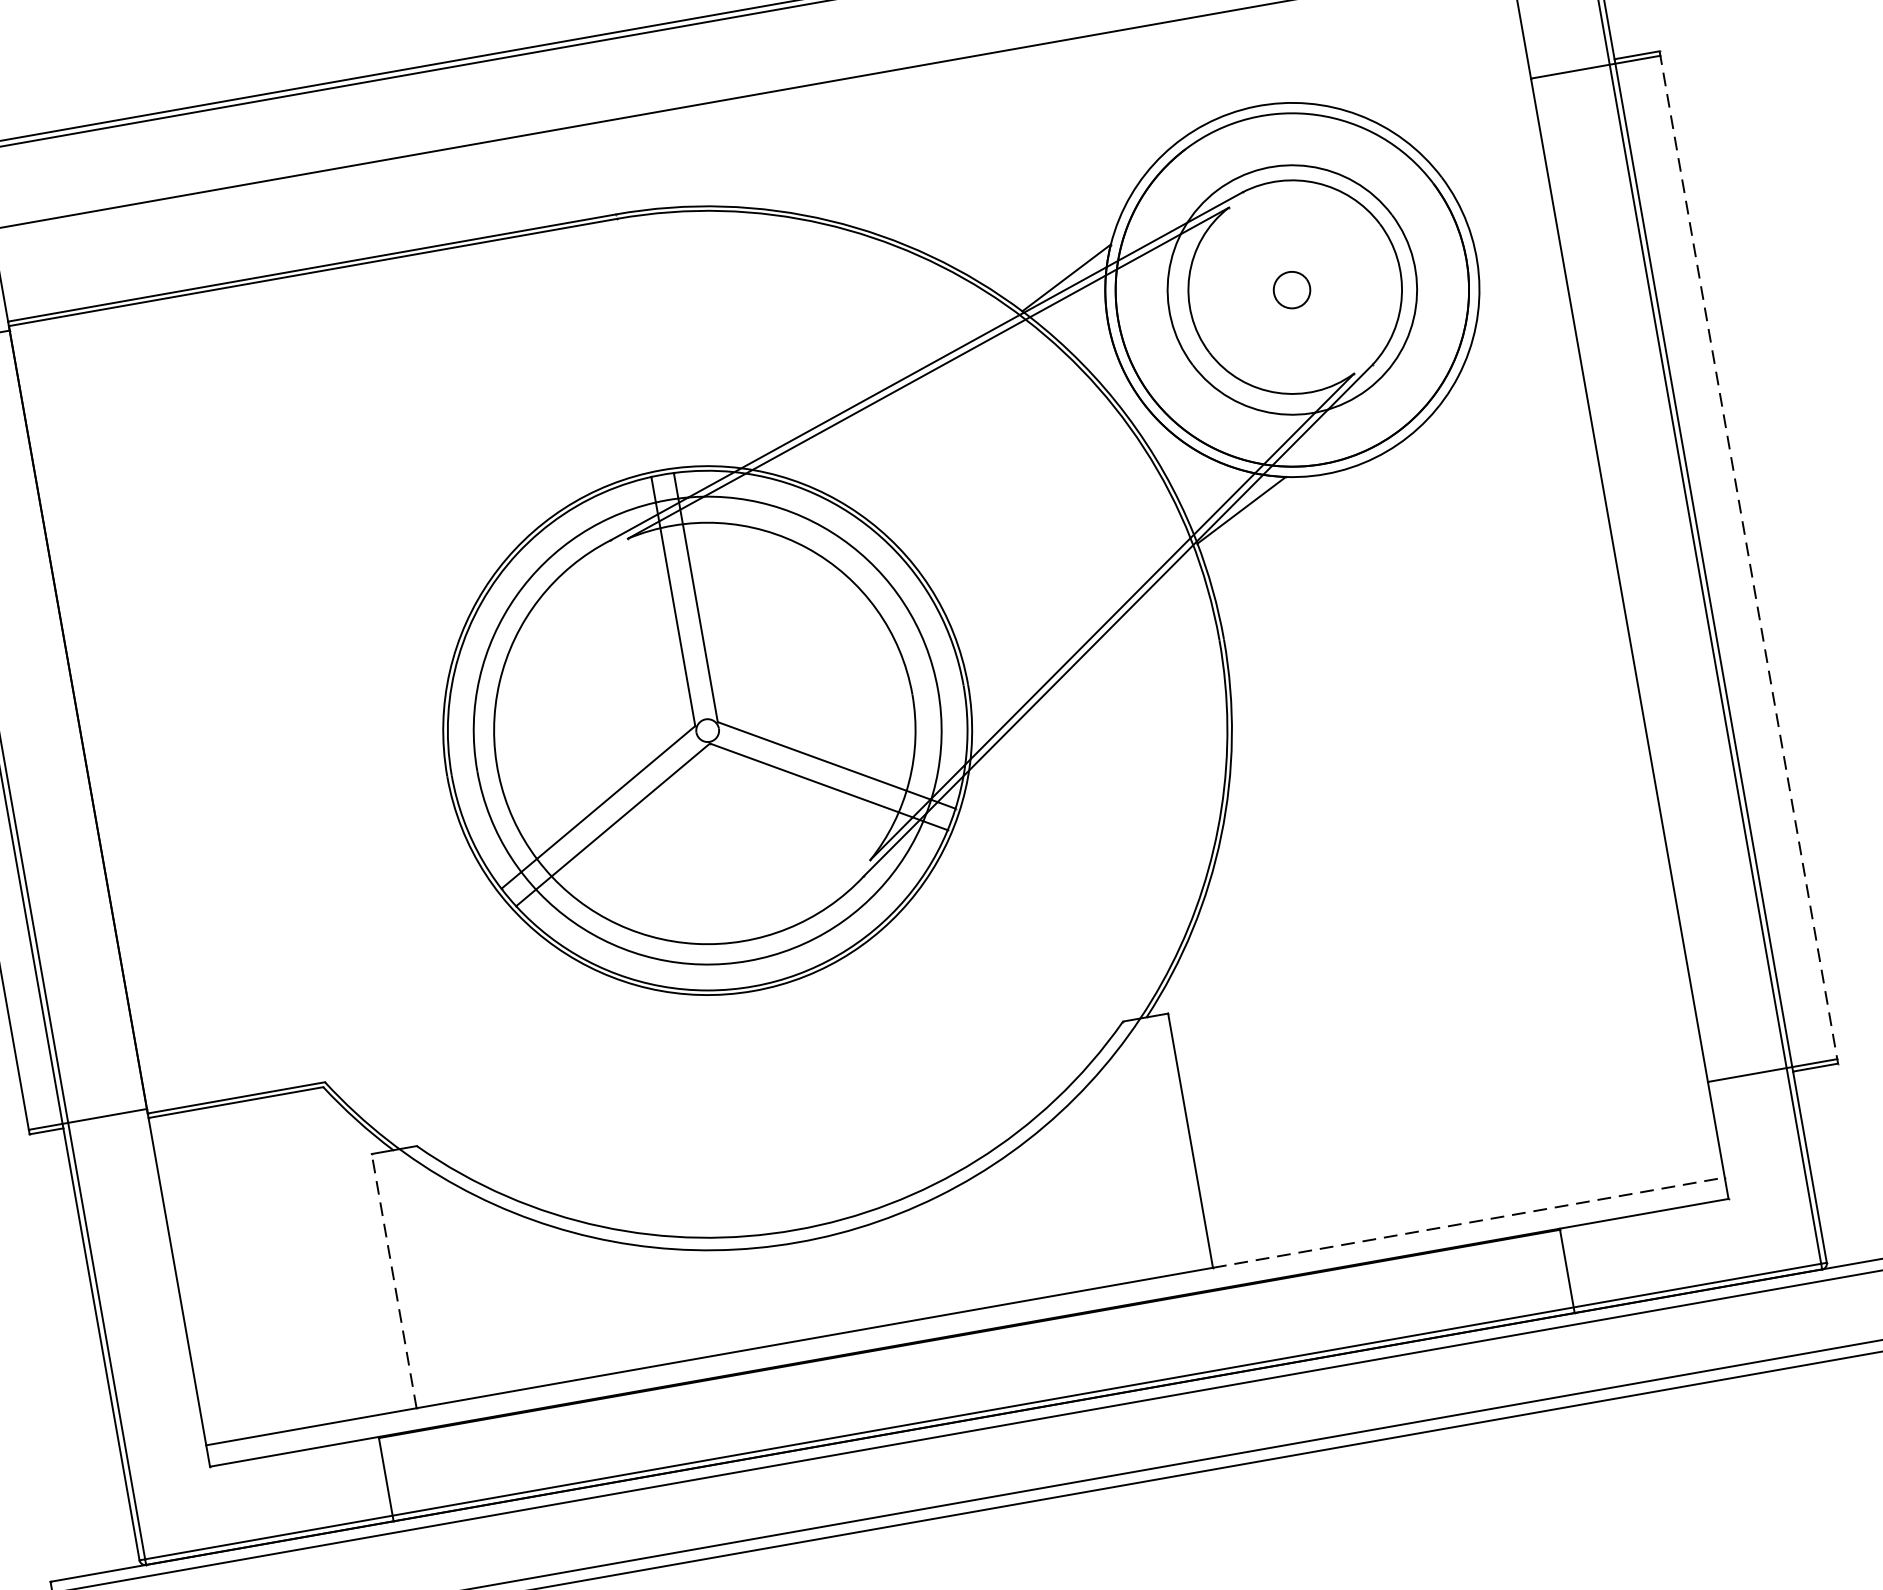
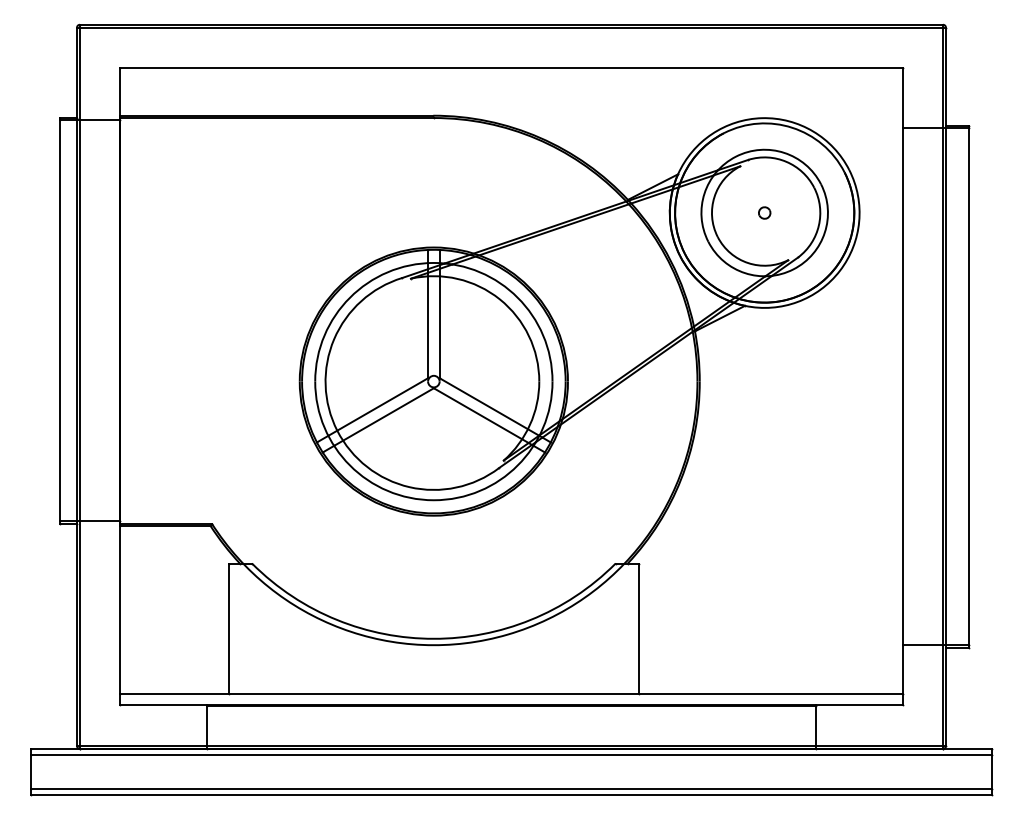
part: (1291, 289) -> (764, 212), size x0.62
line: (1749, 556) -> (969, 386), dashed -> solid
line: (1468, 1222) -> (770, 694), dashed -> solid
line: (393, 1280) -> (228, 628), dashed -> solid

